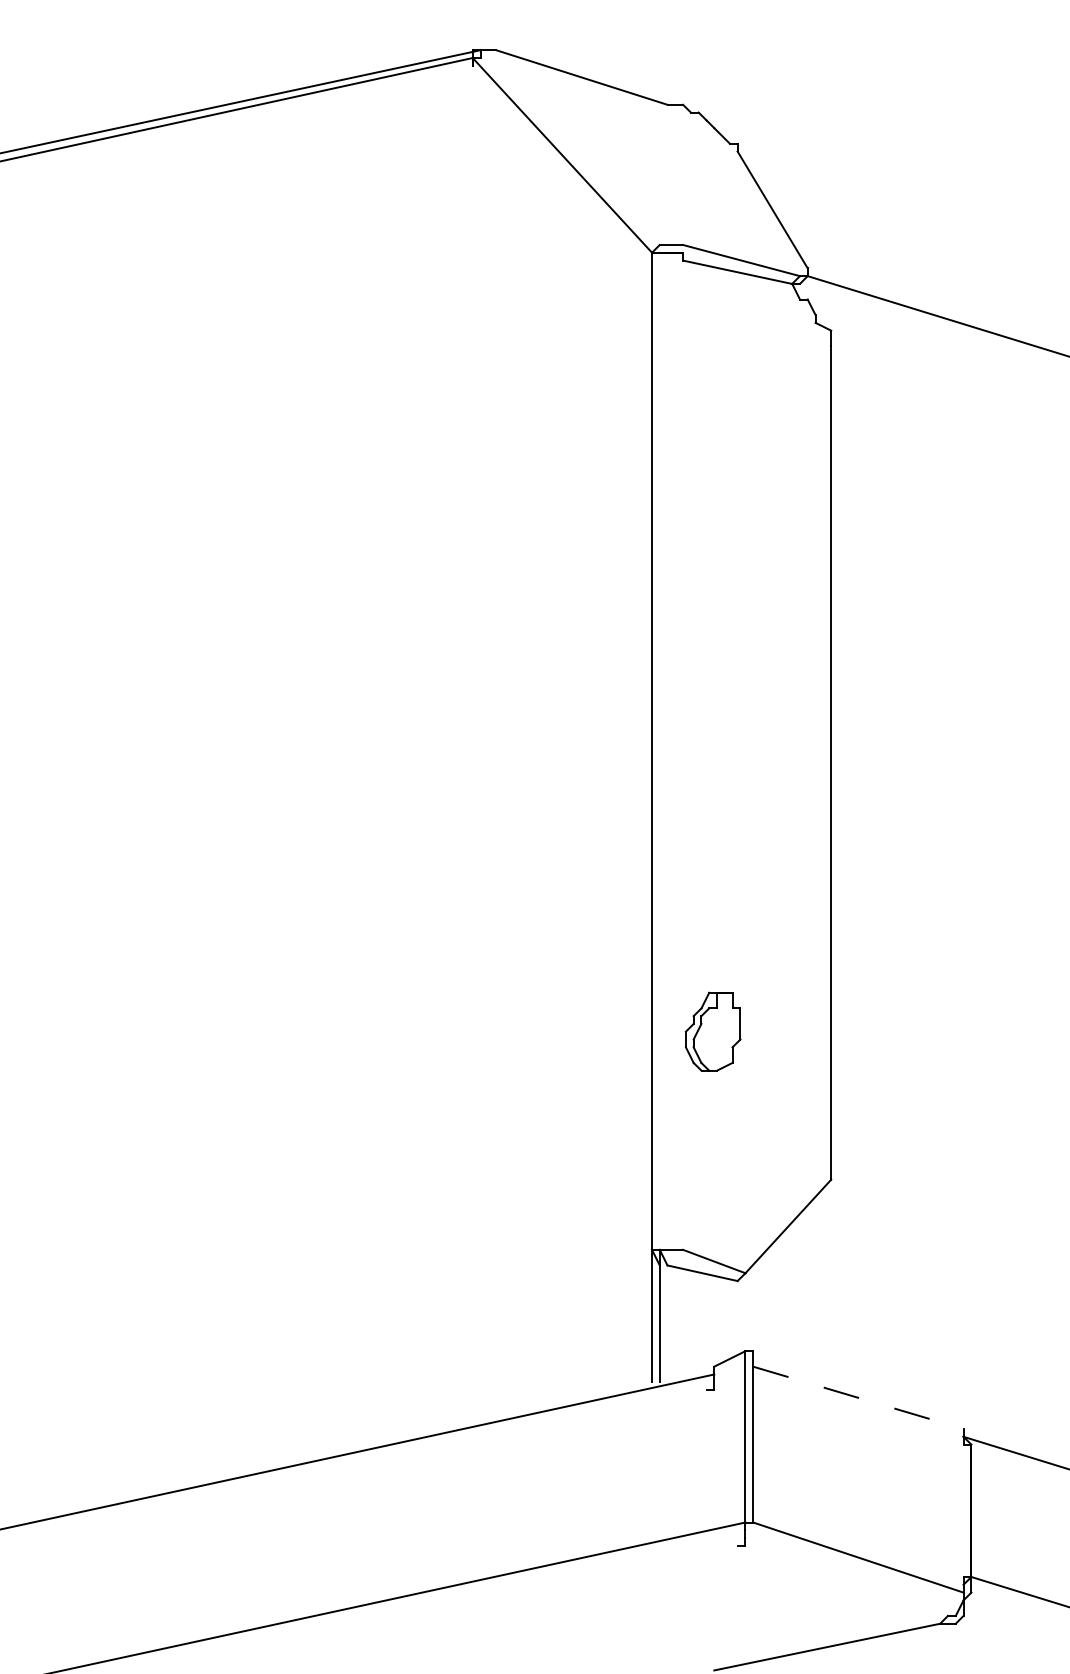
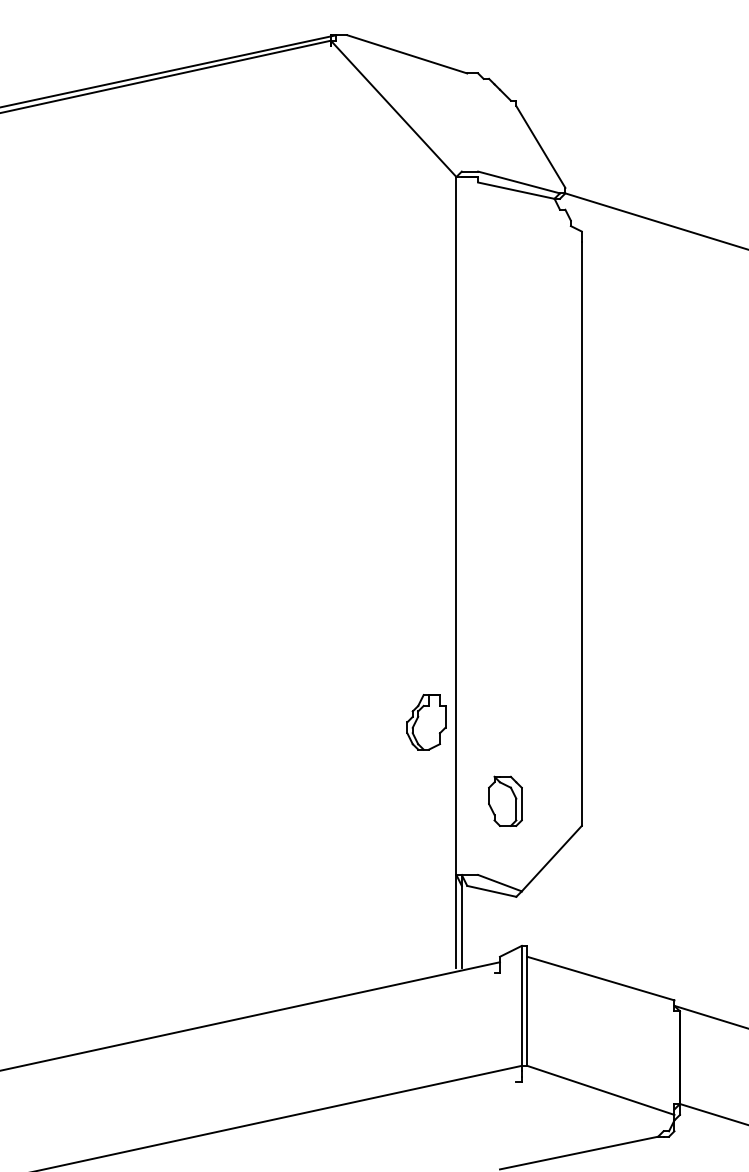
part: (712, 1031) -> (425, 722), moved
part: (721, 1144) -> (505, 801), added
line: (858, 1397) -> (600, 978), dashed -> solid

